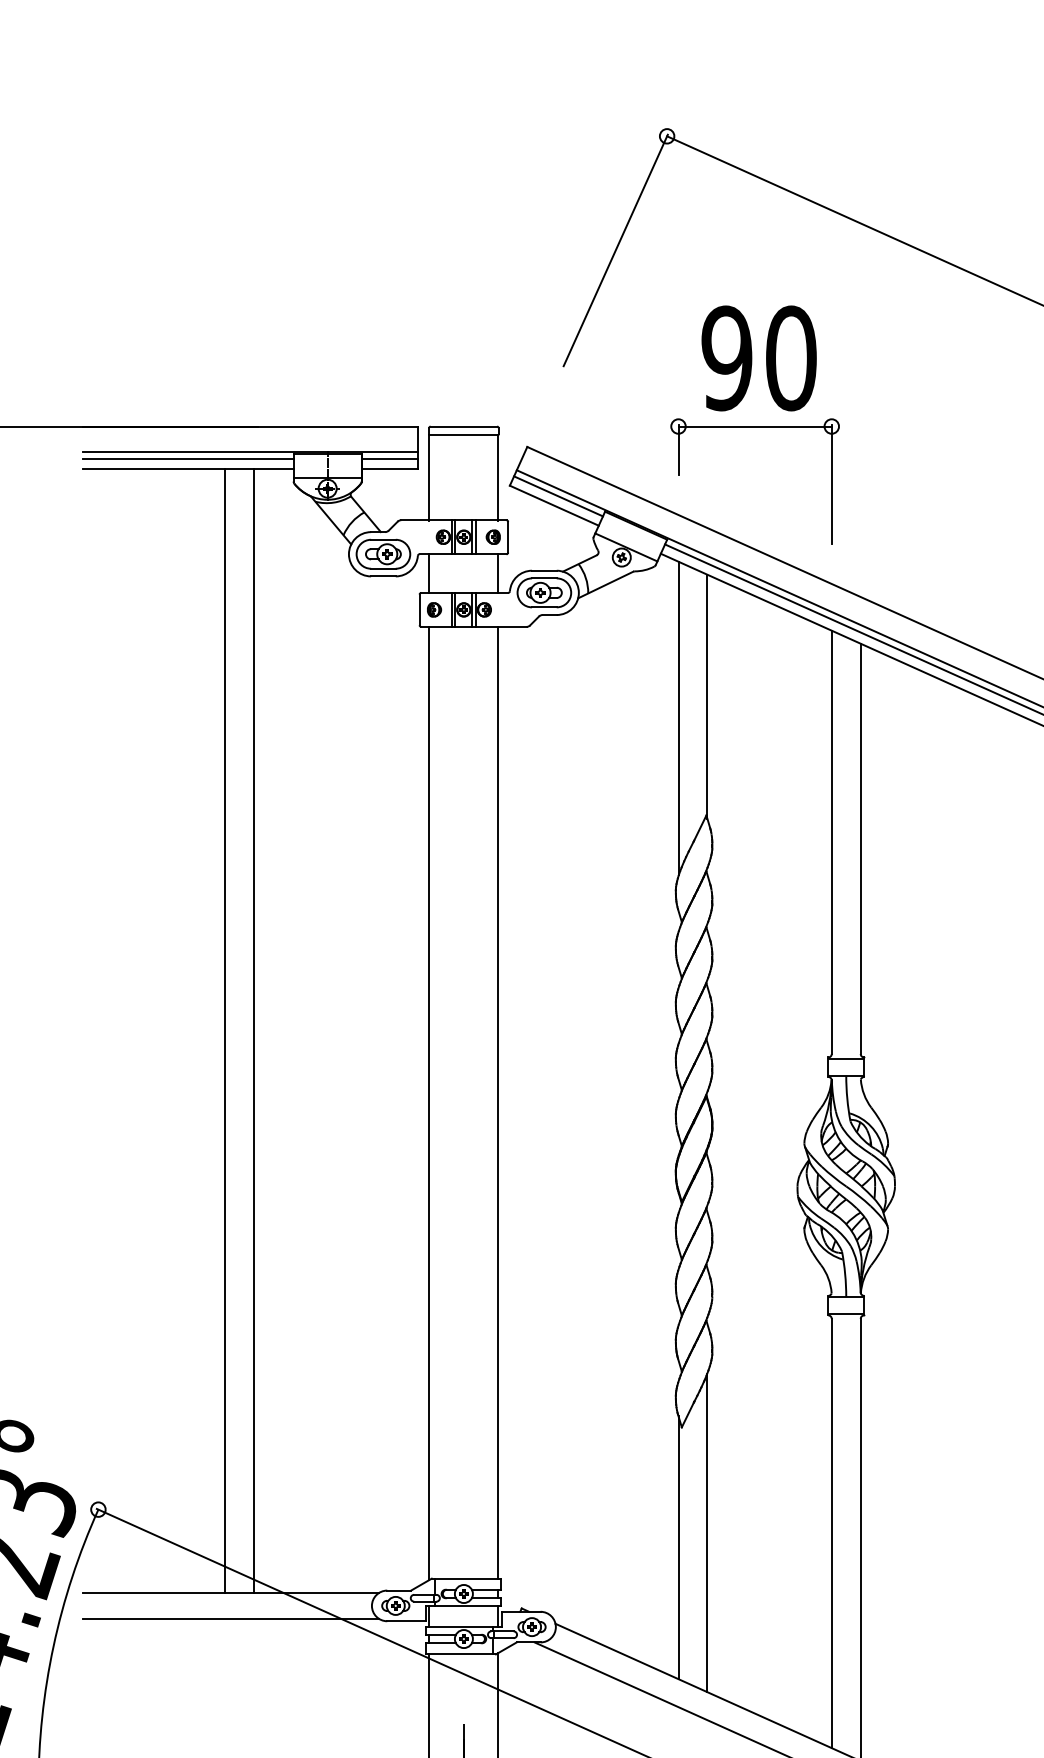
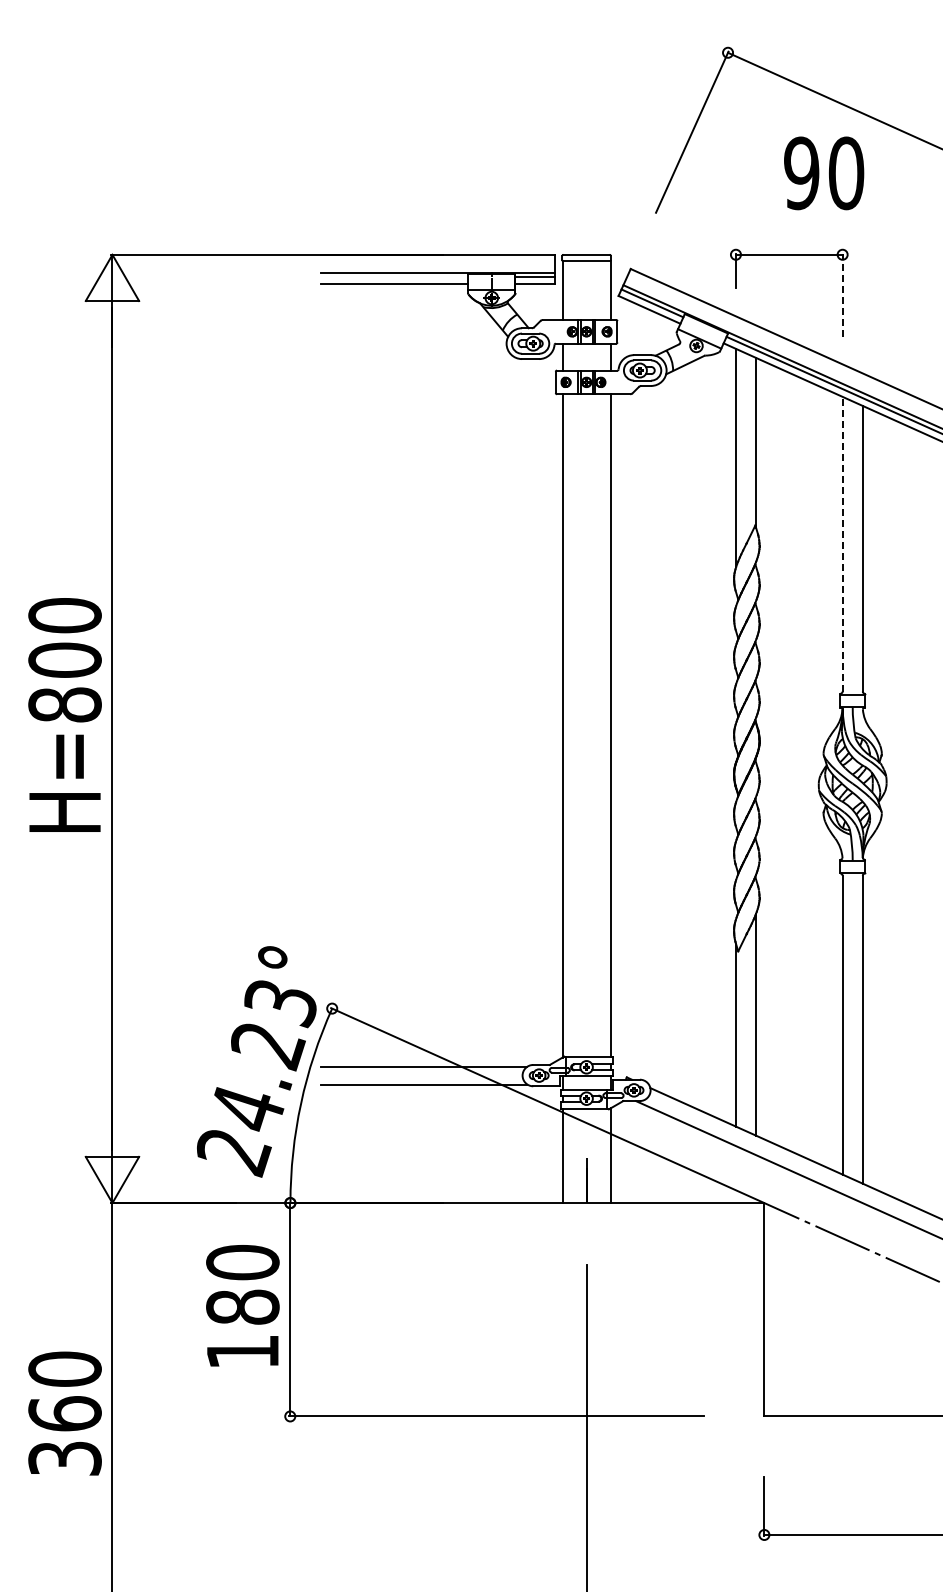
text: (759, 358) -> (824, 173), moved
line: (187, 459) -> (394, 277), removed
line: (831, 485) -> (842, 295), solid -> dashed
line: (831, 841) -> (842, 543), solid -> dashed
line: (225, 1031) -> (420, 675), removed
line: (253, 1031) -> (440, 675), removed

